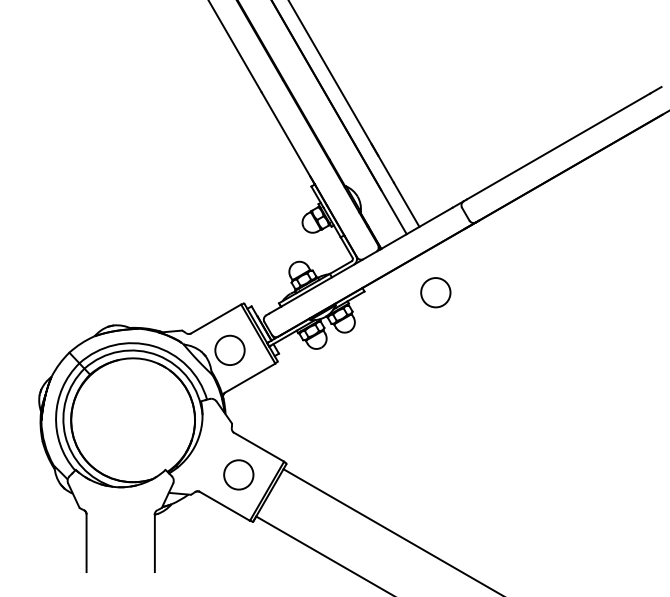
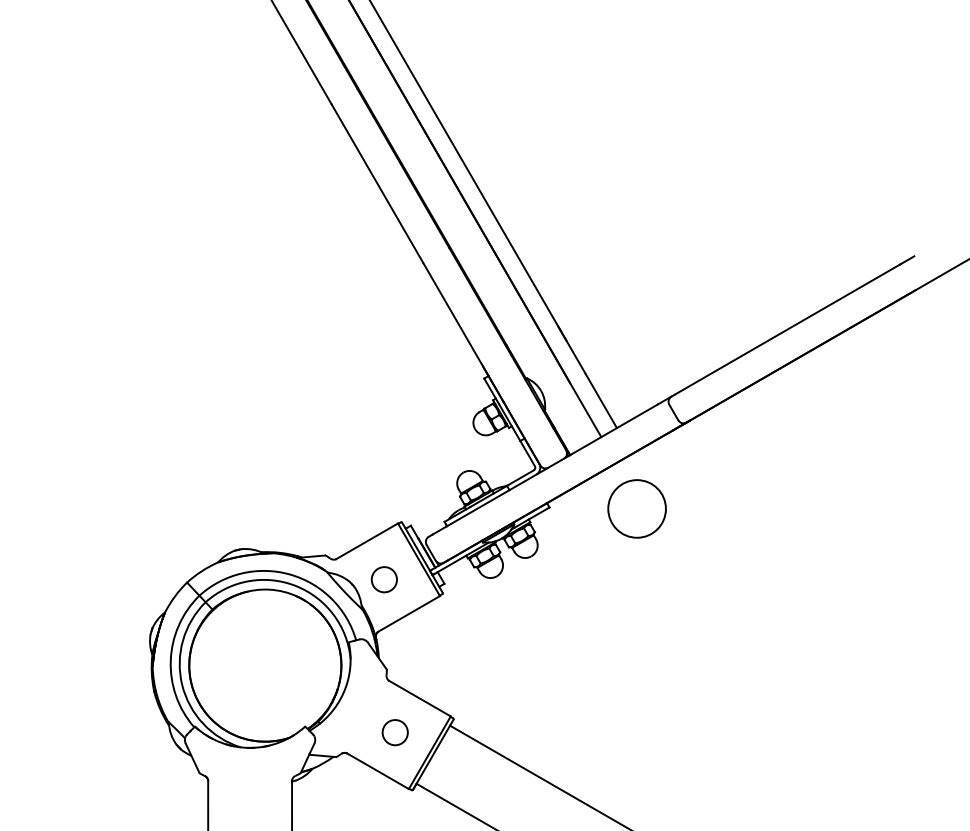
circle: (436, 292) -> (637, 508), size x1.6
circle: (230, 350) -> (384, 579), size x0.7
circle: (239, 474) -> (395, 732), size x0.7

